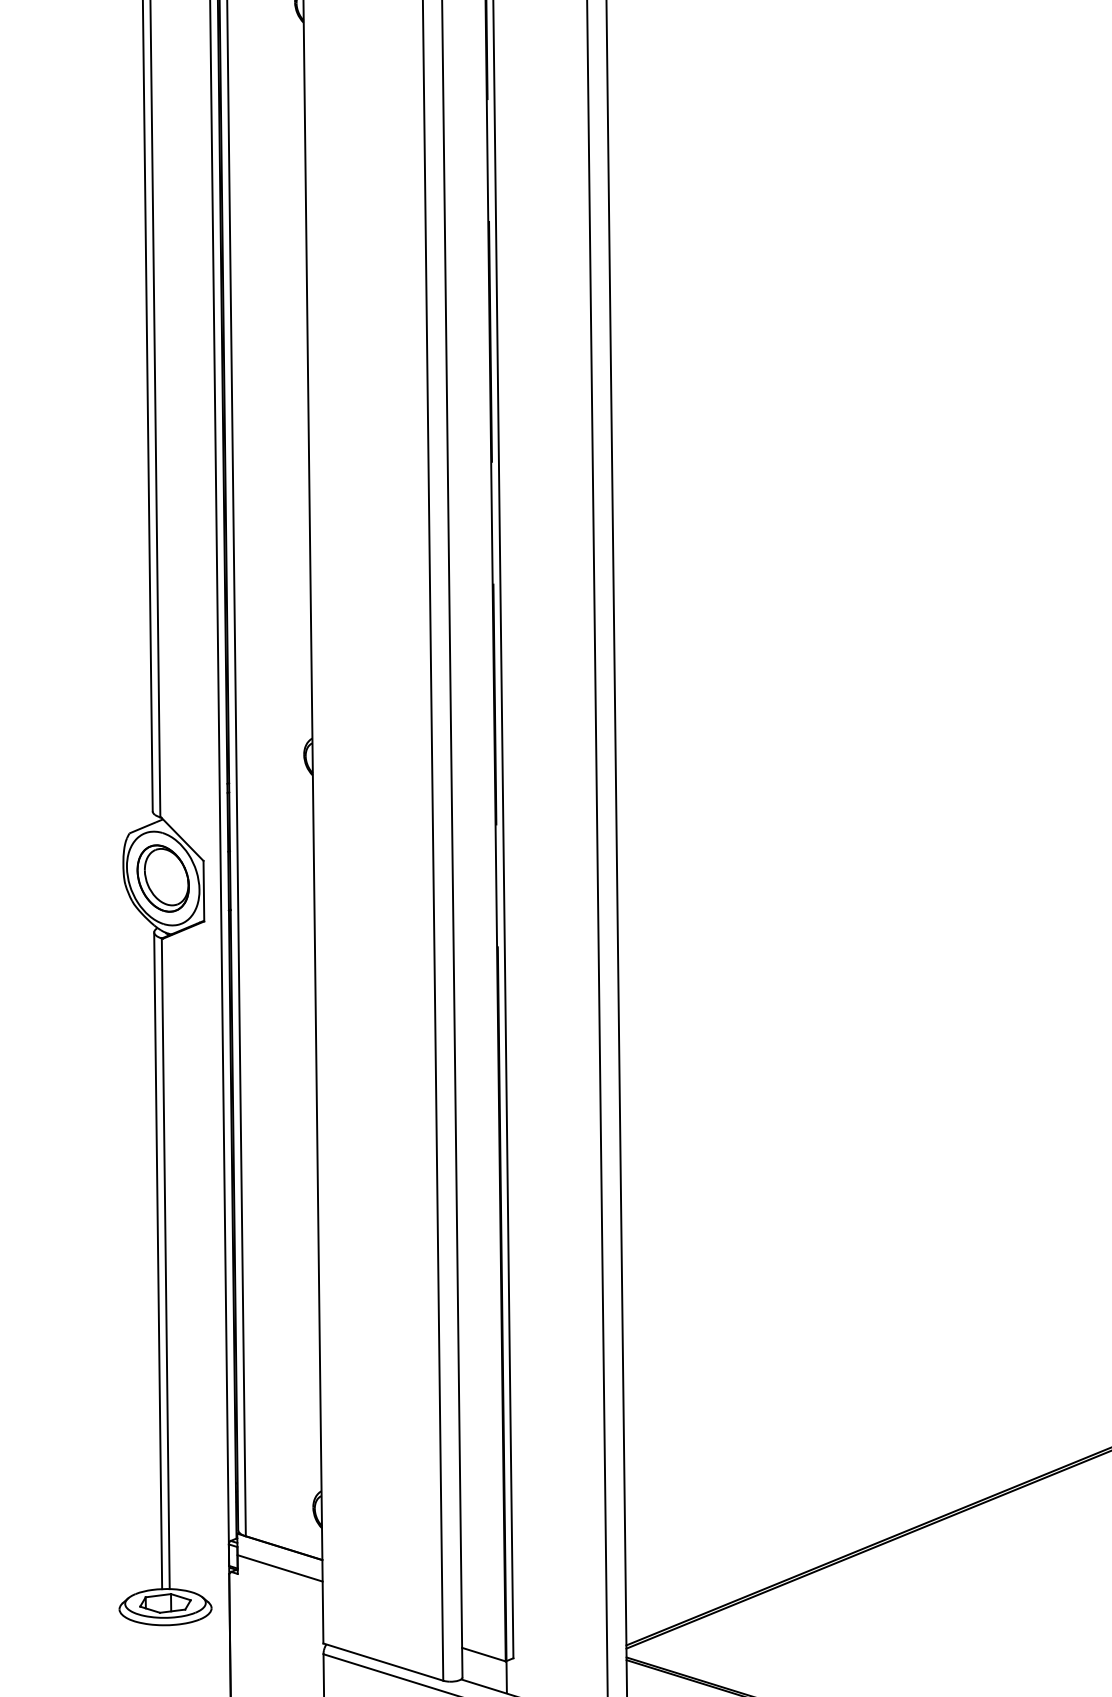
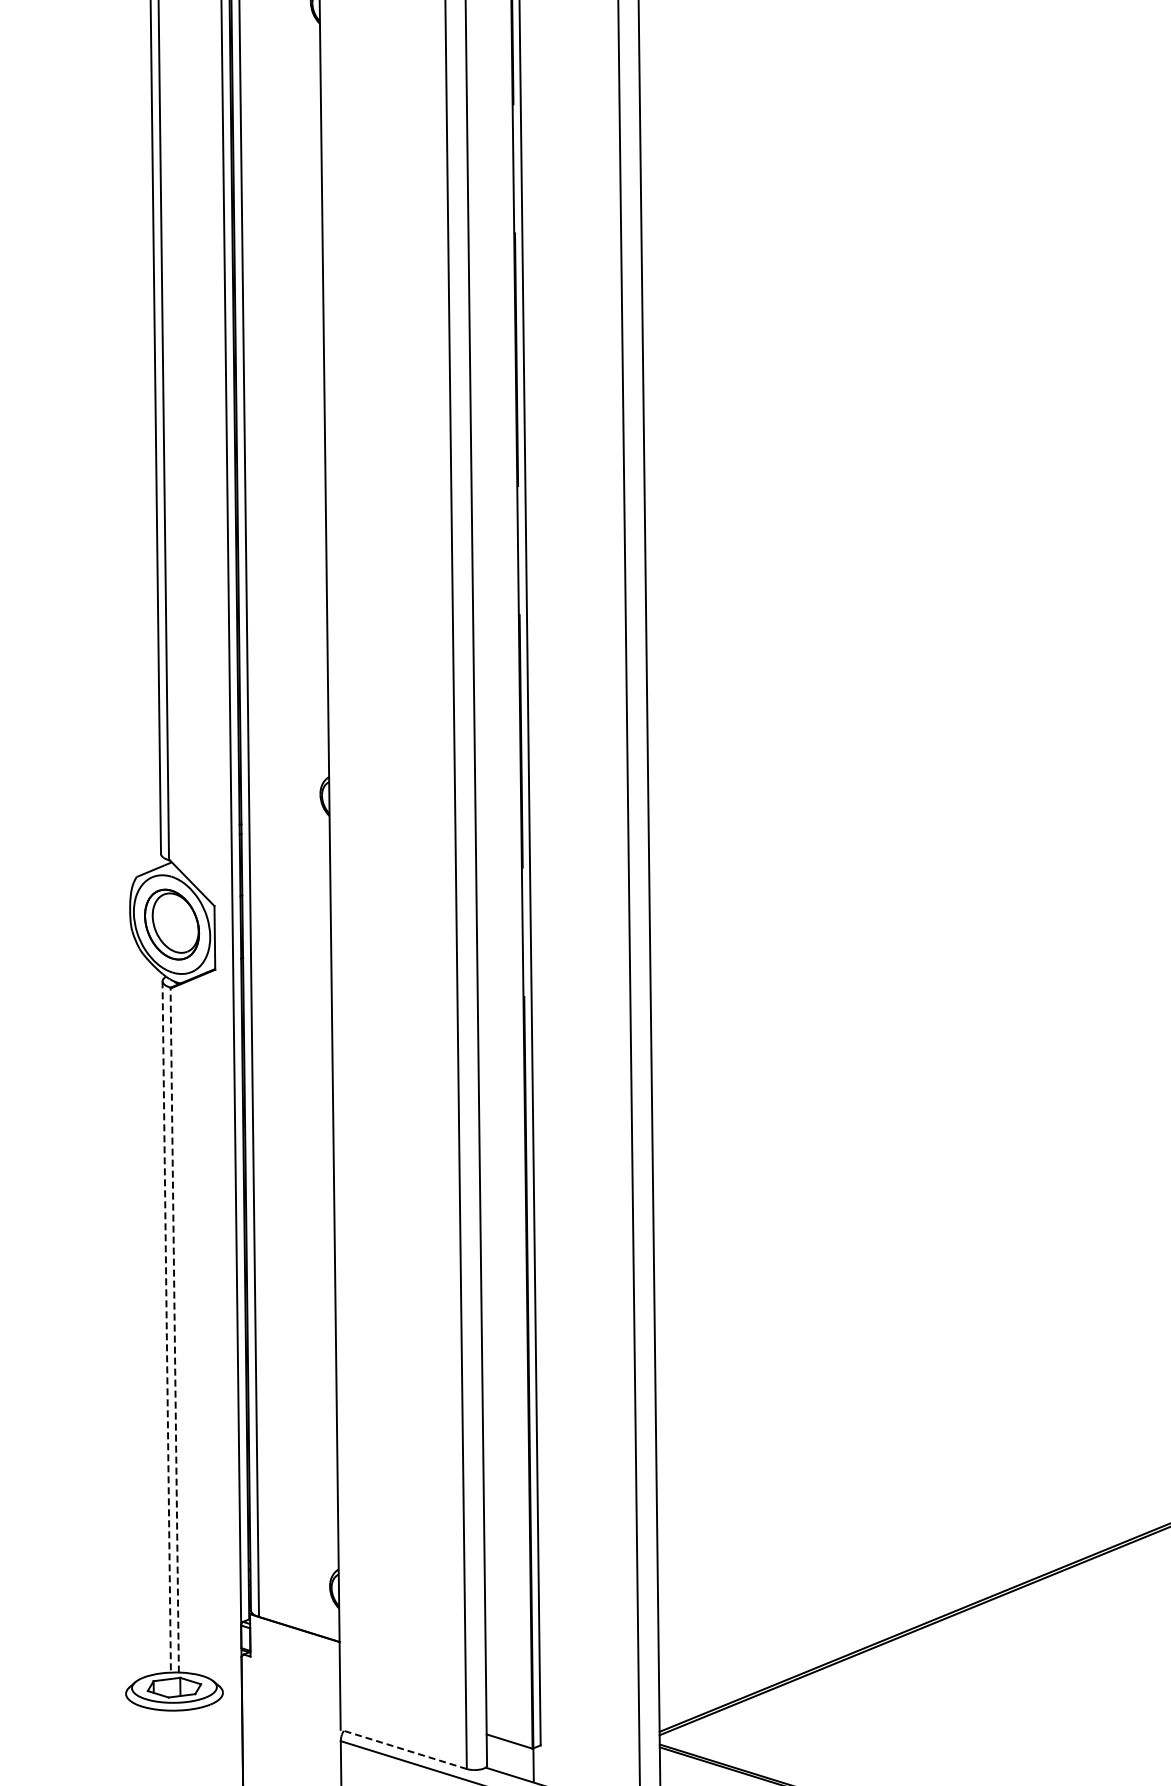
line: (157, 1261) -> (166, 1327), solid -> dashed
line: (165, 1263) -> (174, 1329), solid -> dashed
line: (279, 1568) -> (294, 1650), removed
line: (383, 1662) -> (403, 1749), solid -> dashed

